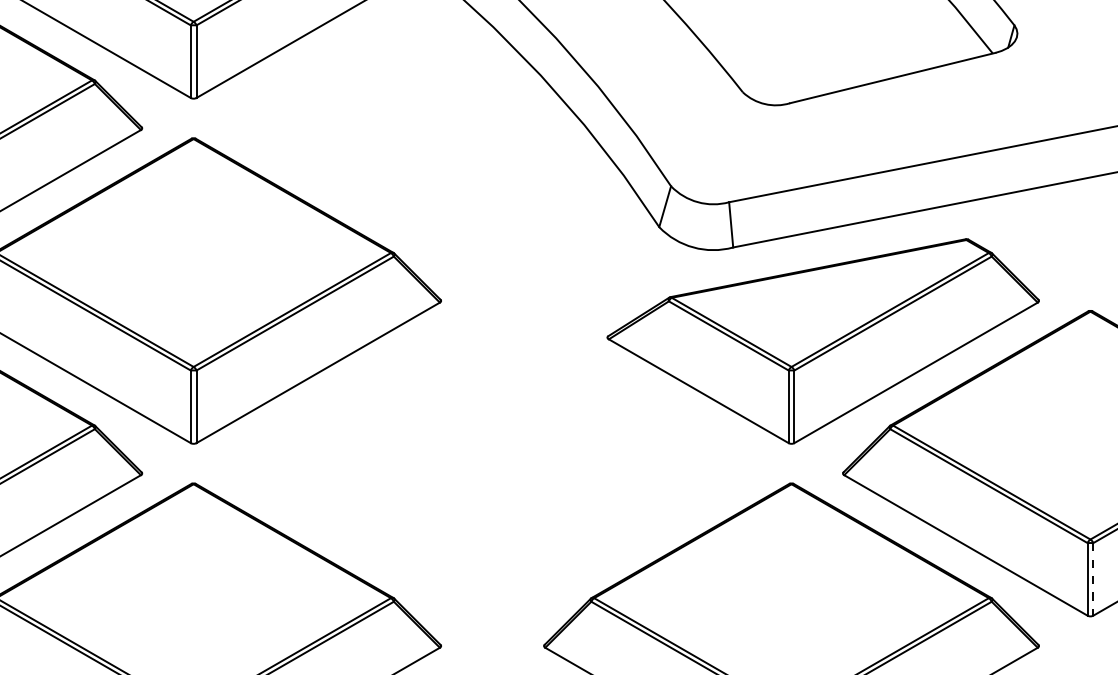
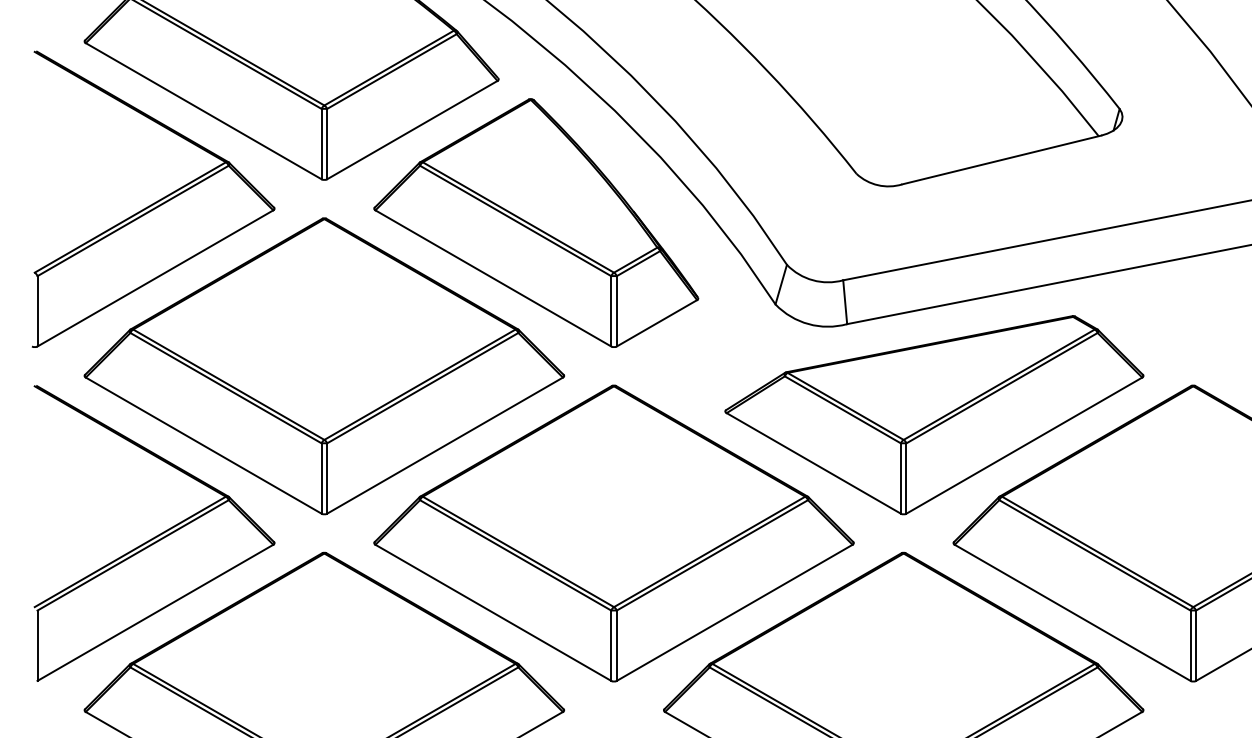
part: (412, 142) -> (536, 222), added
part: (492, 463) -> (613, 533), added
line: (1093, 580) -> (1196, 646), dashed -> solid

